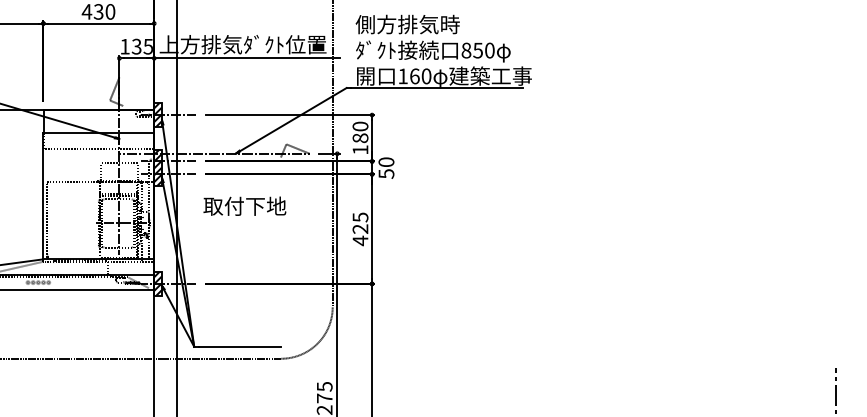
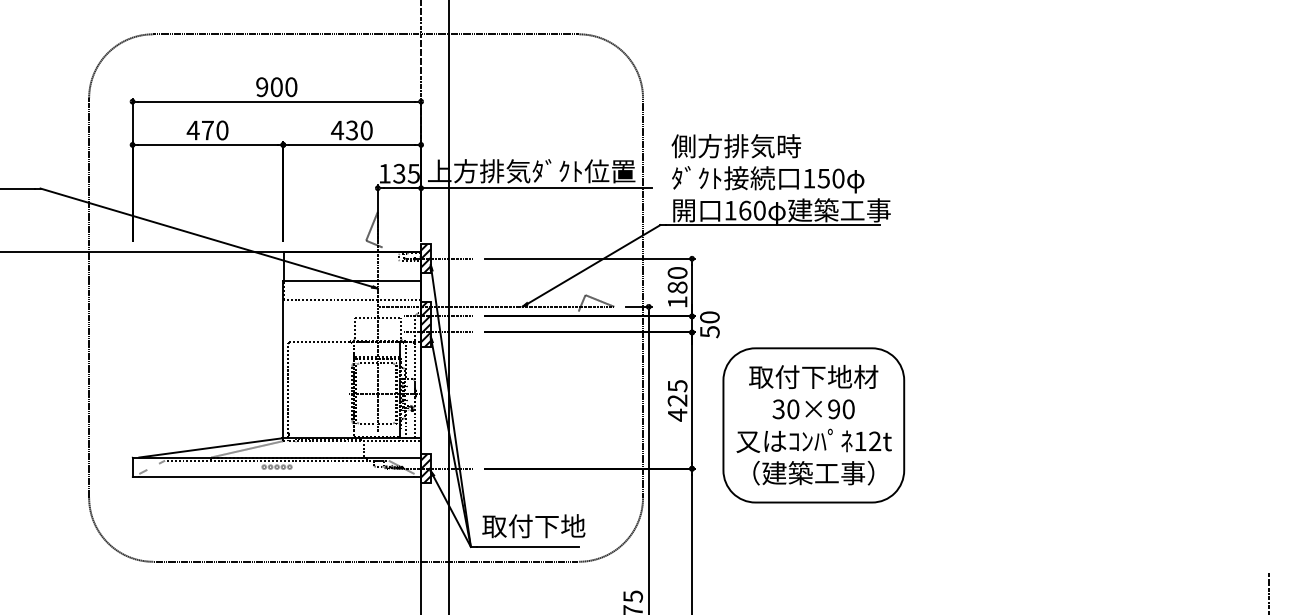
text: (466, 50) -> (809, 178), 850 -> 150
text: (244, 206) -> (533, 526), moved
part: (469, 249) -> (813, 425), added

